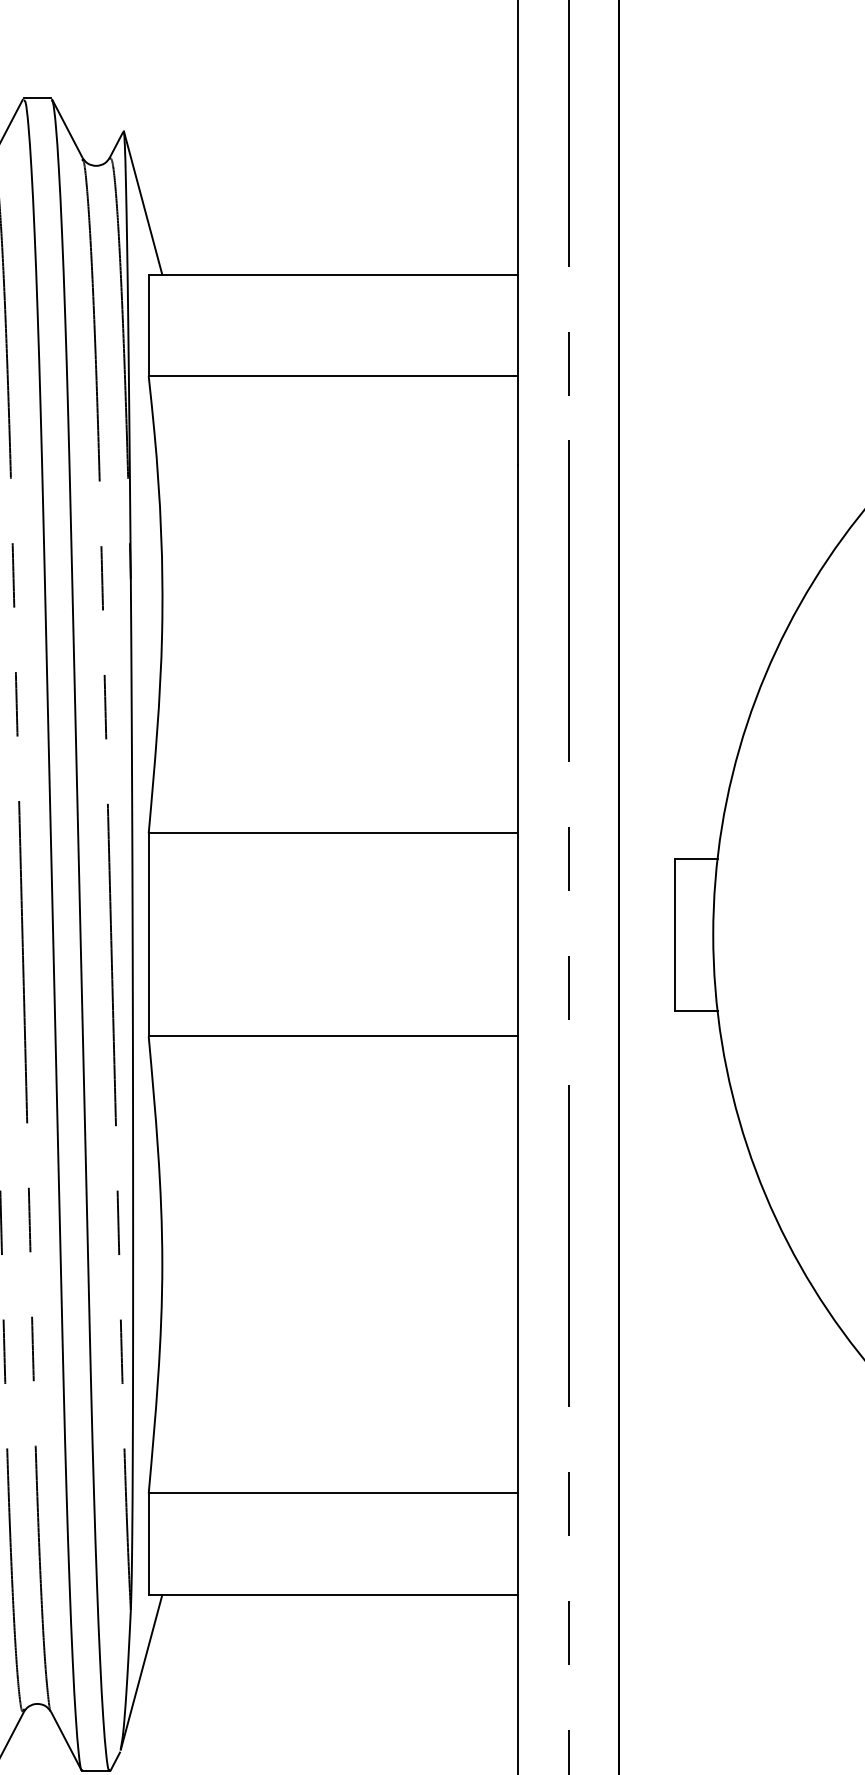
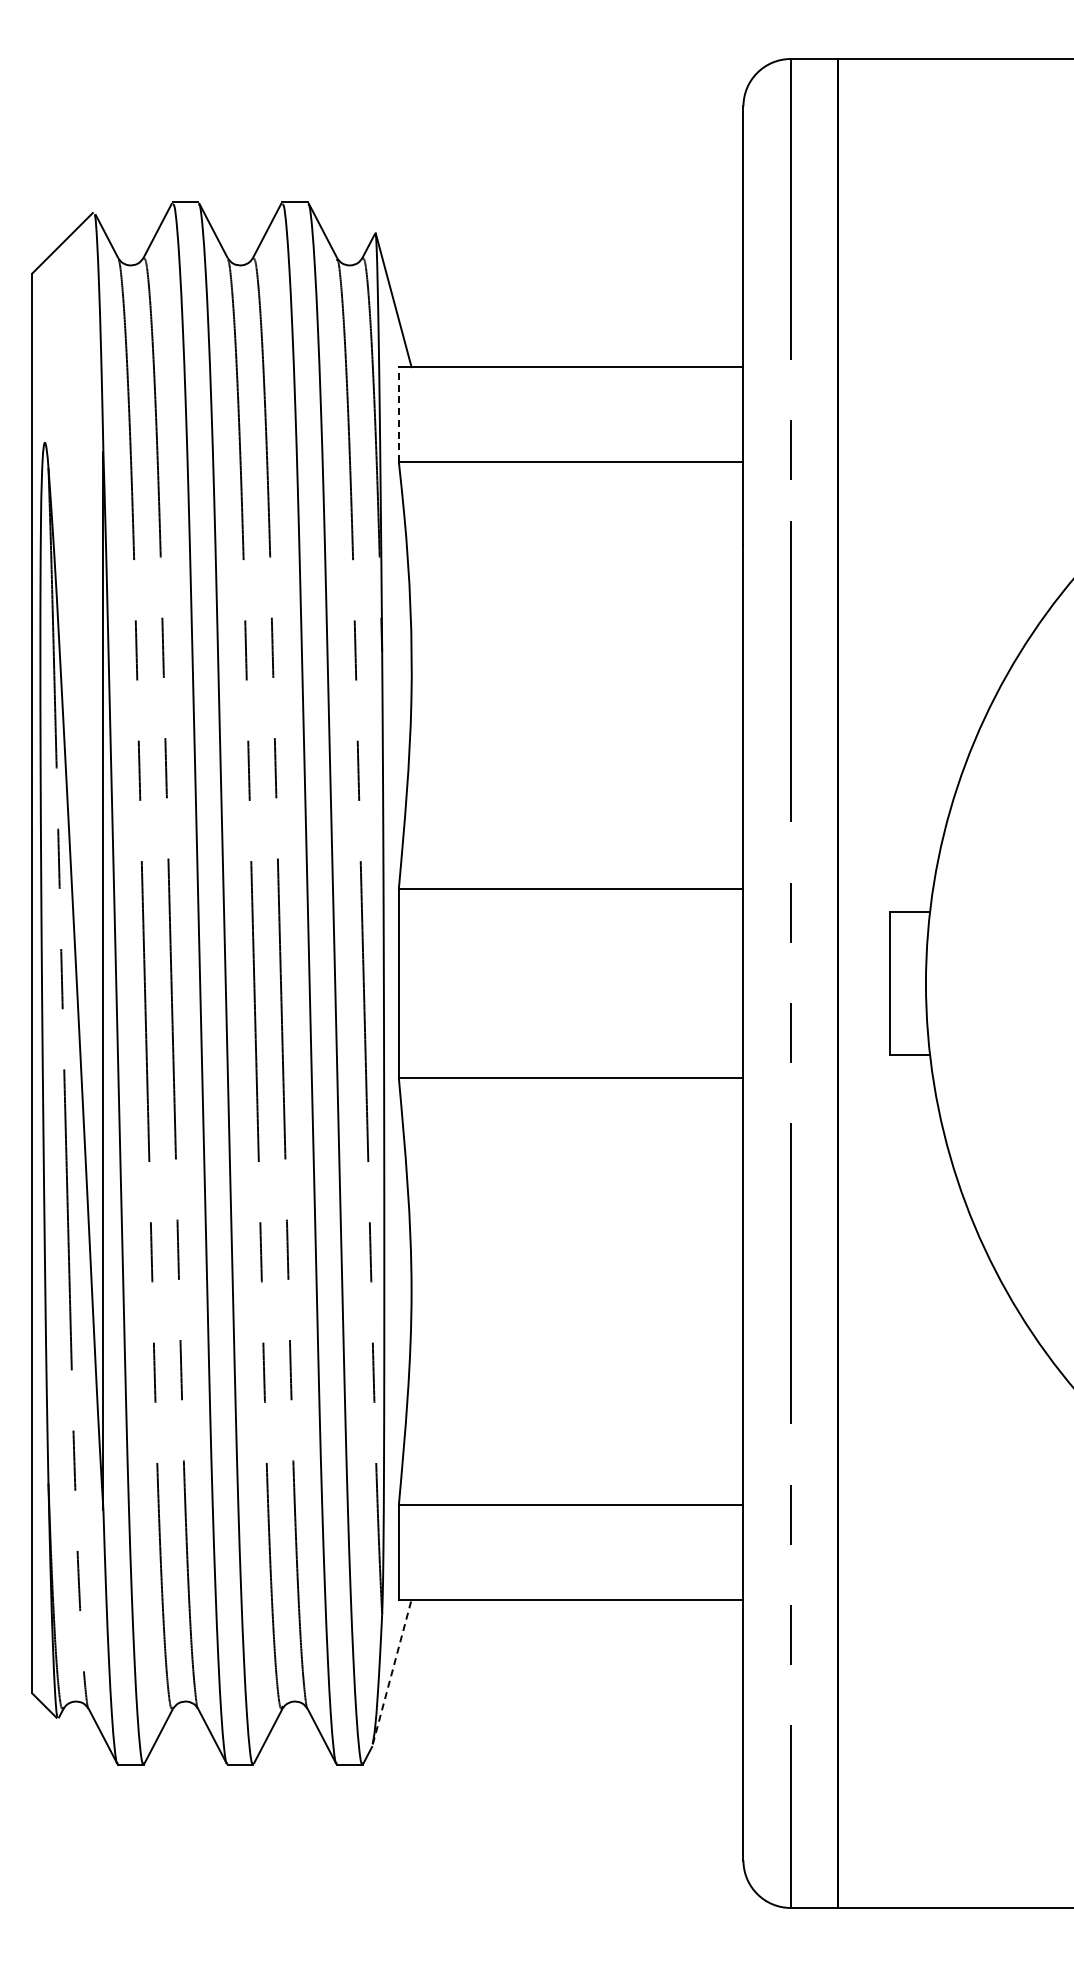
line: (148, 325) -> (398, 414), solid -> dashed
line: (141, 1672) -> (392, 1672), solid -> dashed

